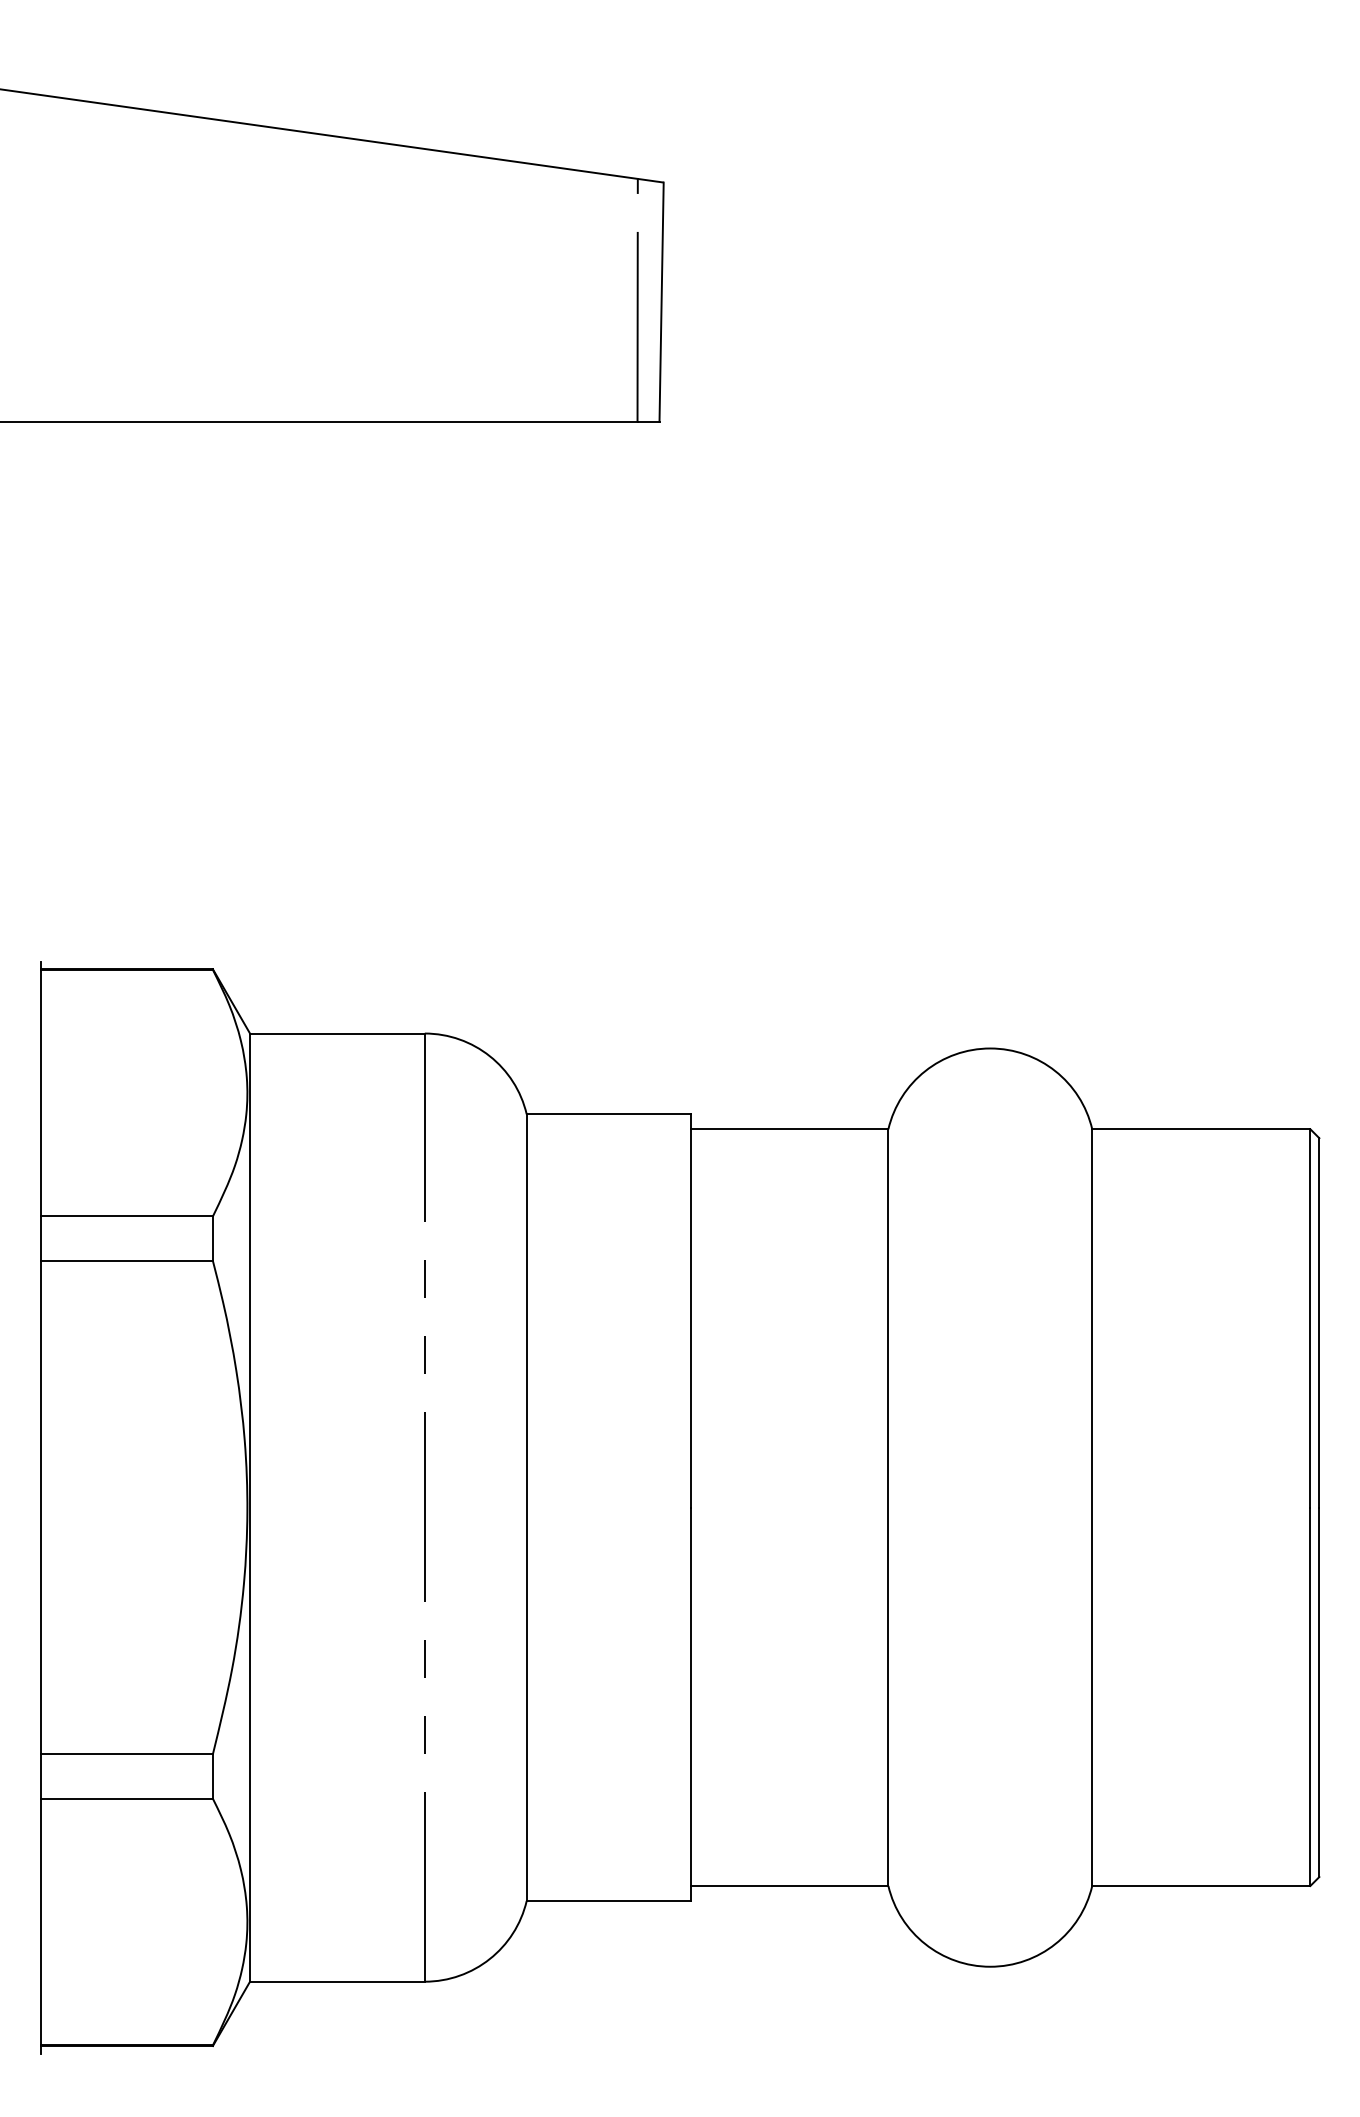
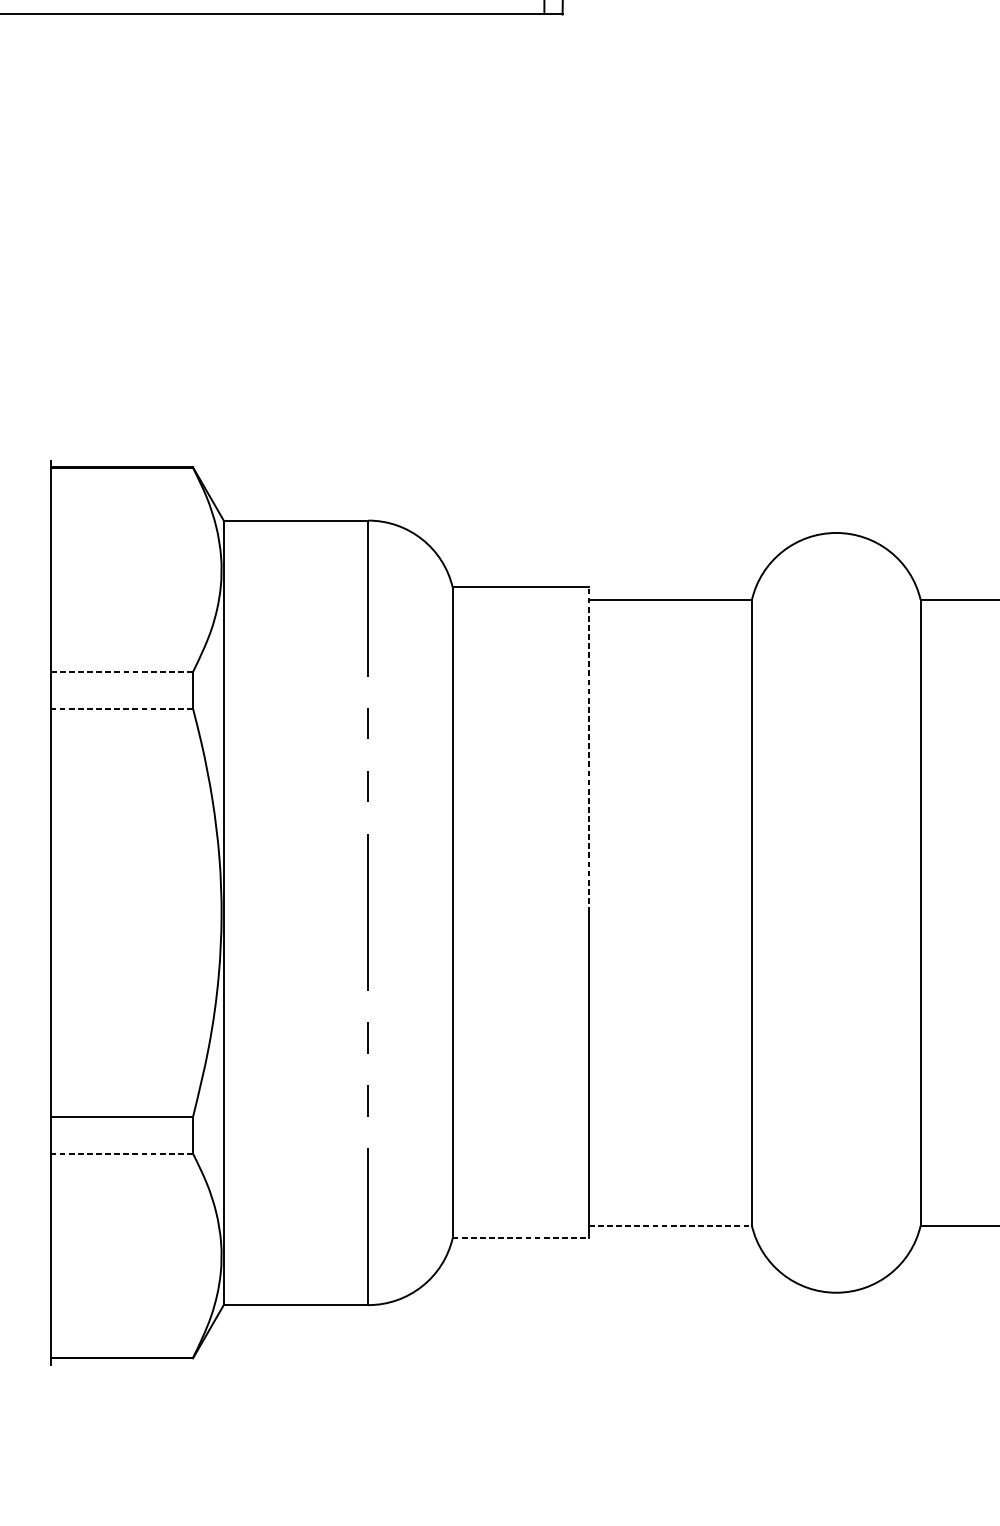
line: (126, 1216) -> (121, 671), solid -> dashed
line: (127, 1260) -> (122, 708), solid -> dashed
line: (691, 1310) -> (589, 749), solid -> dashed
line: (127, 1798) -> (122, 1153), solid -> dashed
line: (789, 1886) -> (670, 1226), solid -> dashed
line: (609, 1900) -> (521, 1237), solid -> dashed

